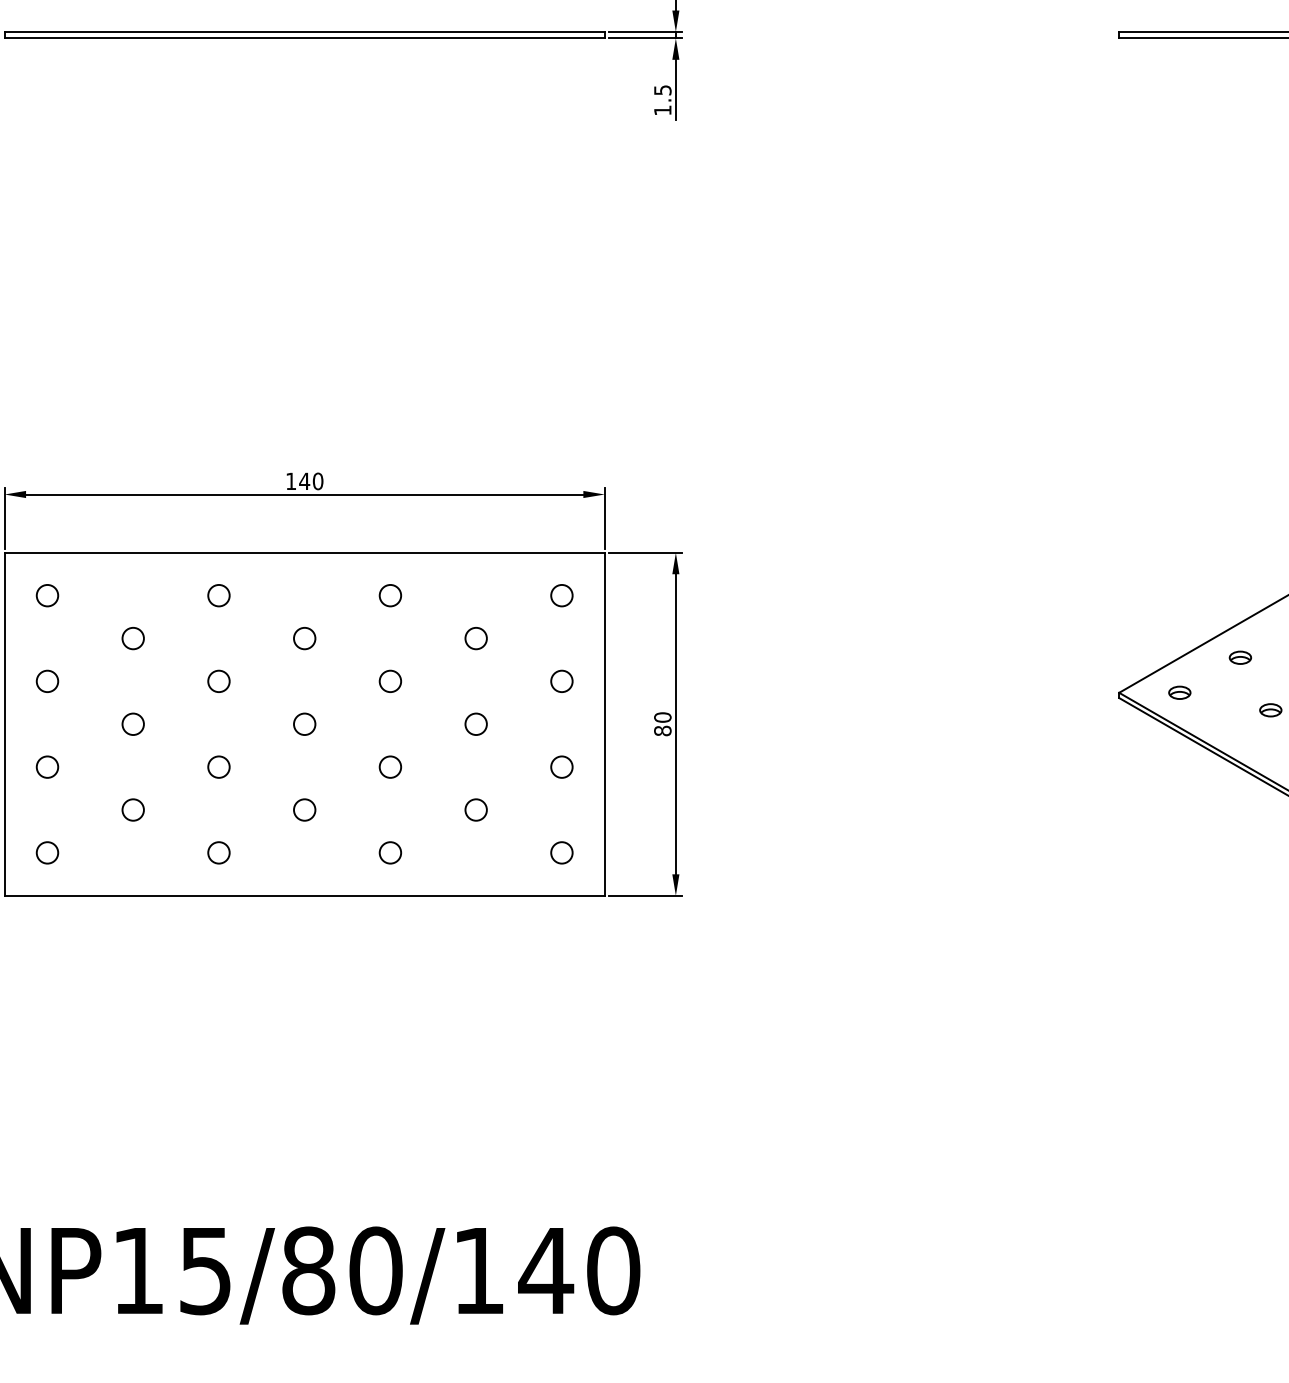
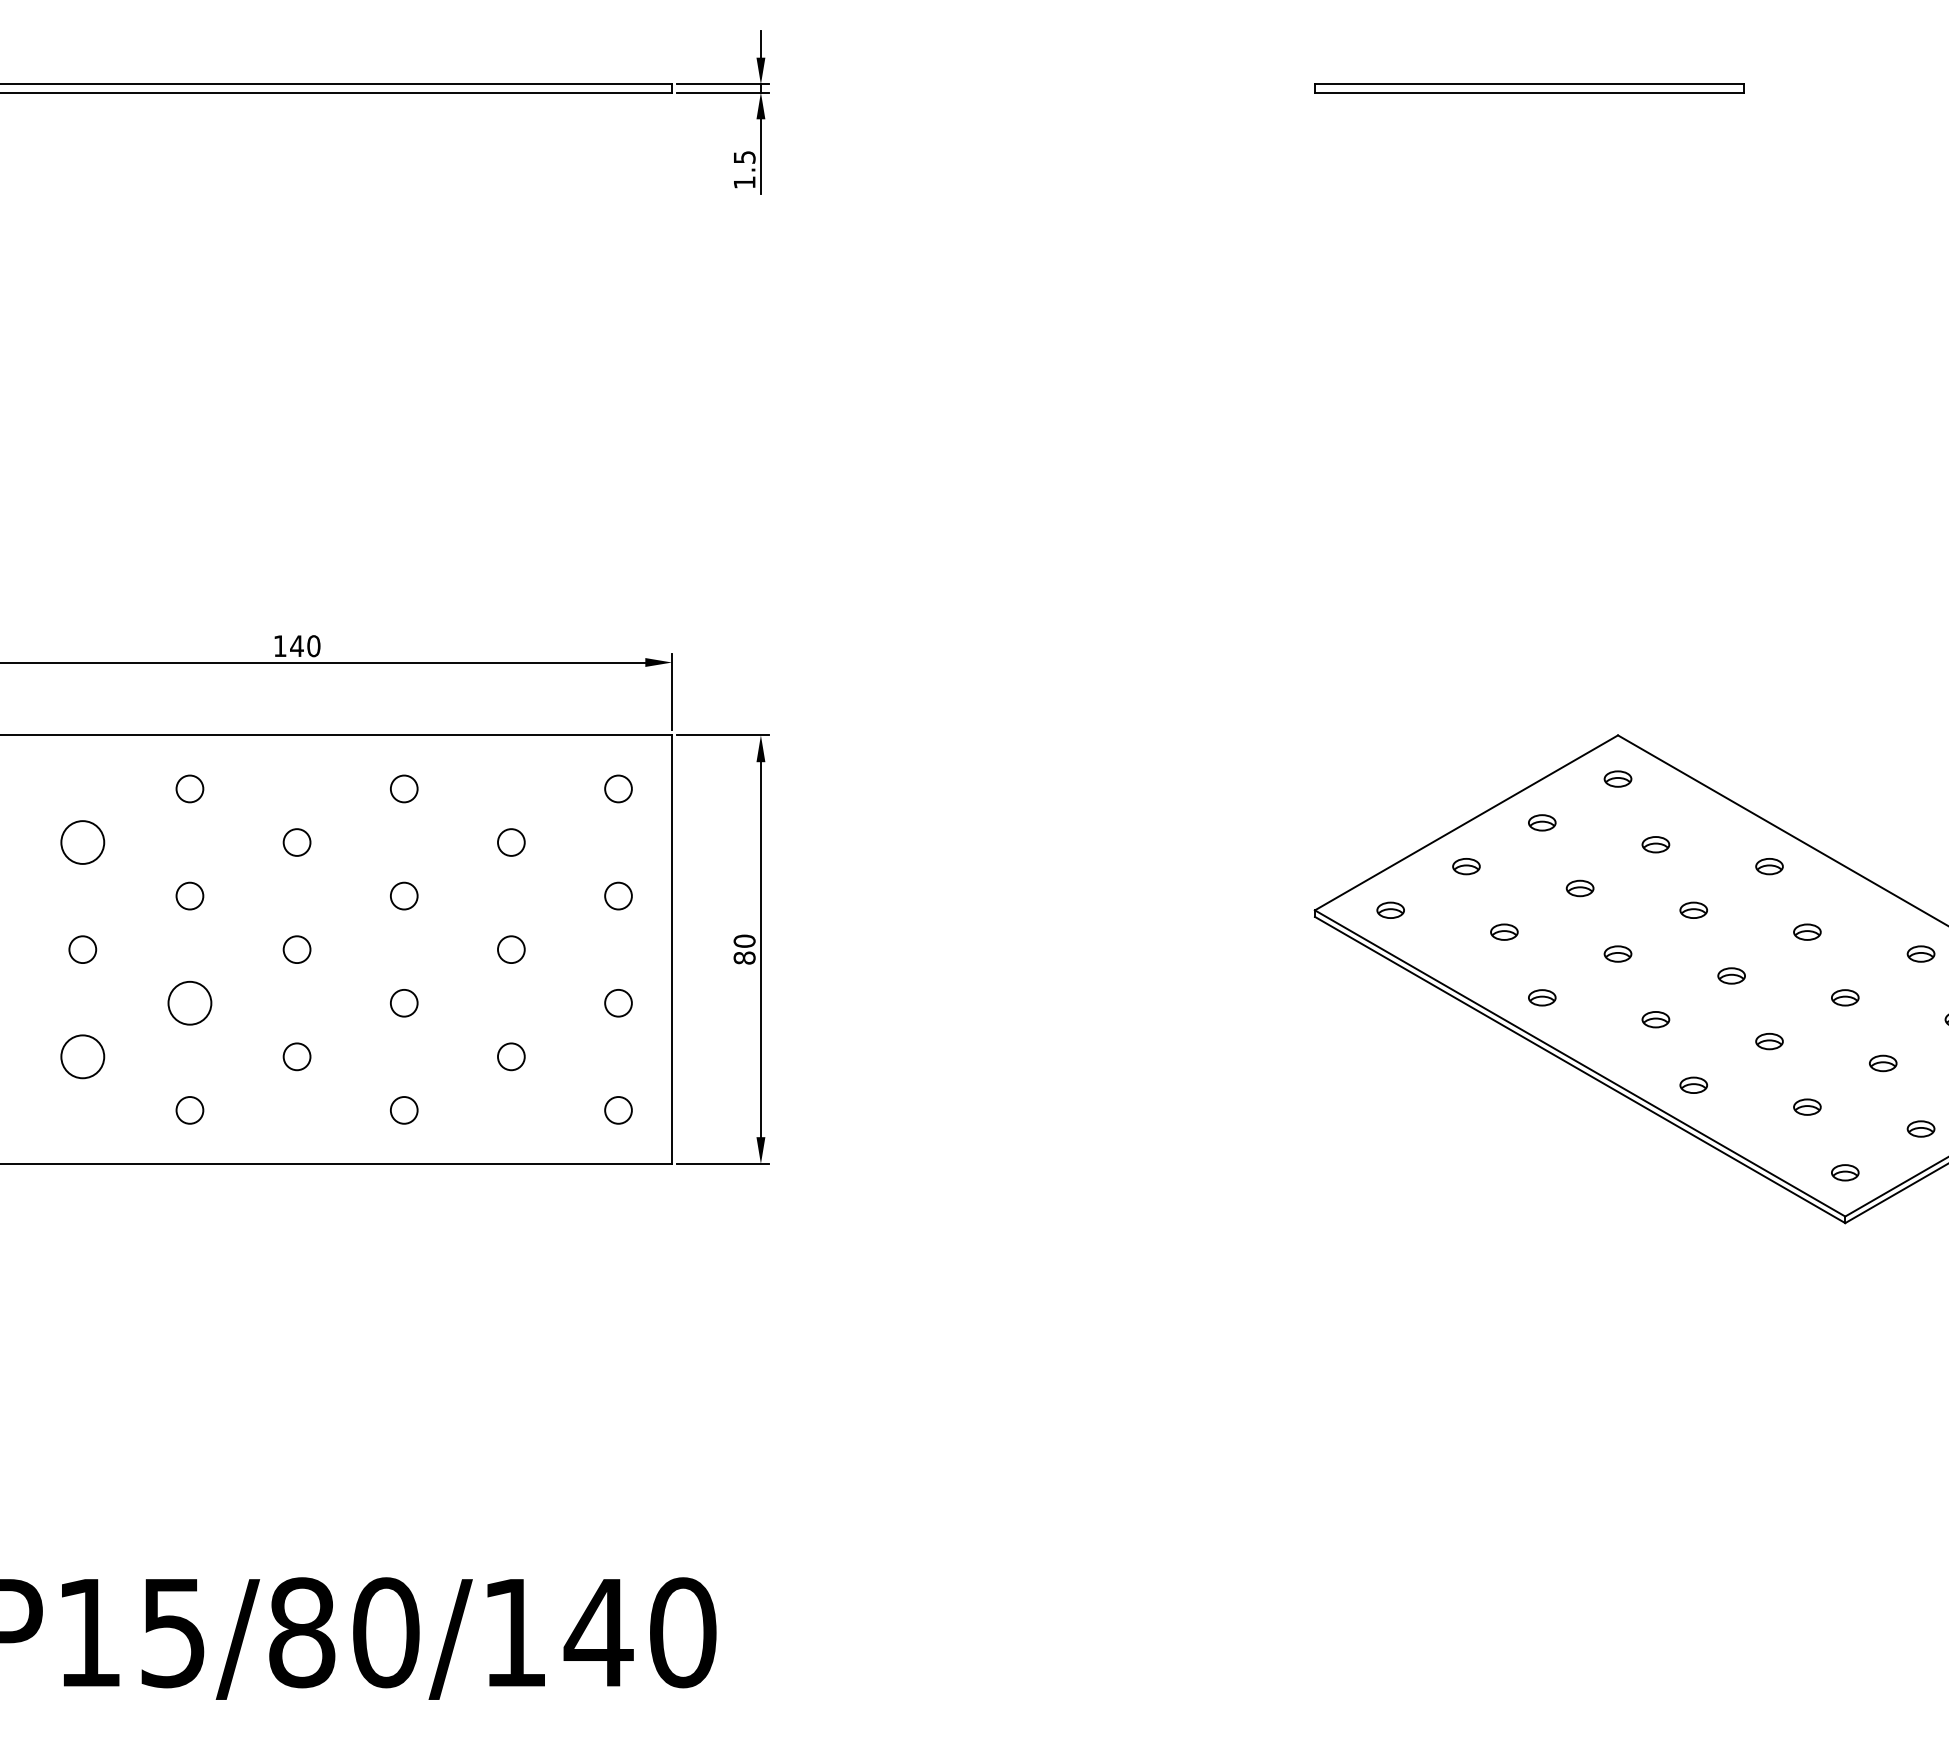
circle: (132, 638) -> (82, 842), size x1.6
circle: (218, 766) -> (189, 1002), size x1.6
circle: (132, 809) -> (82, 1056), size x1.6

